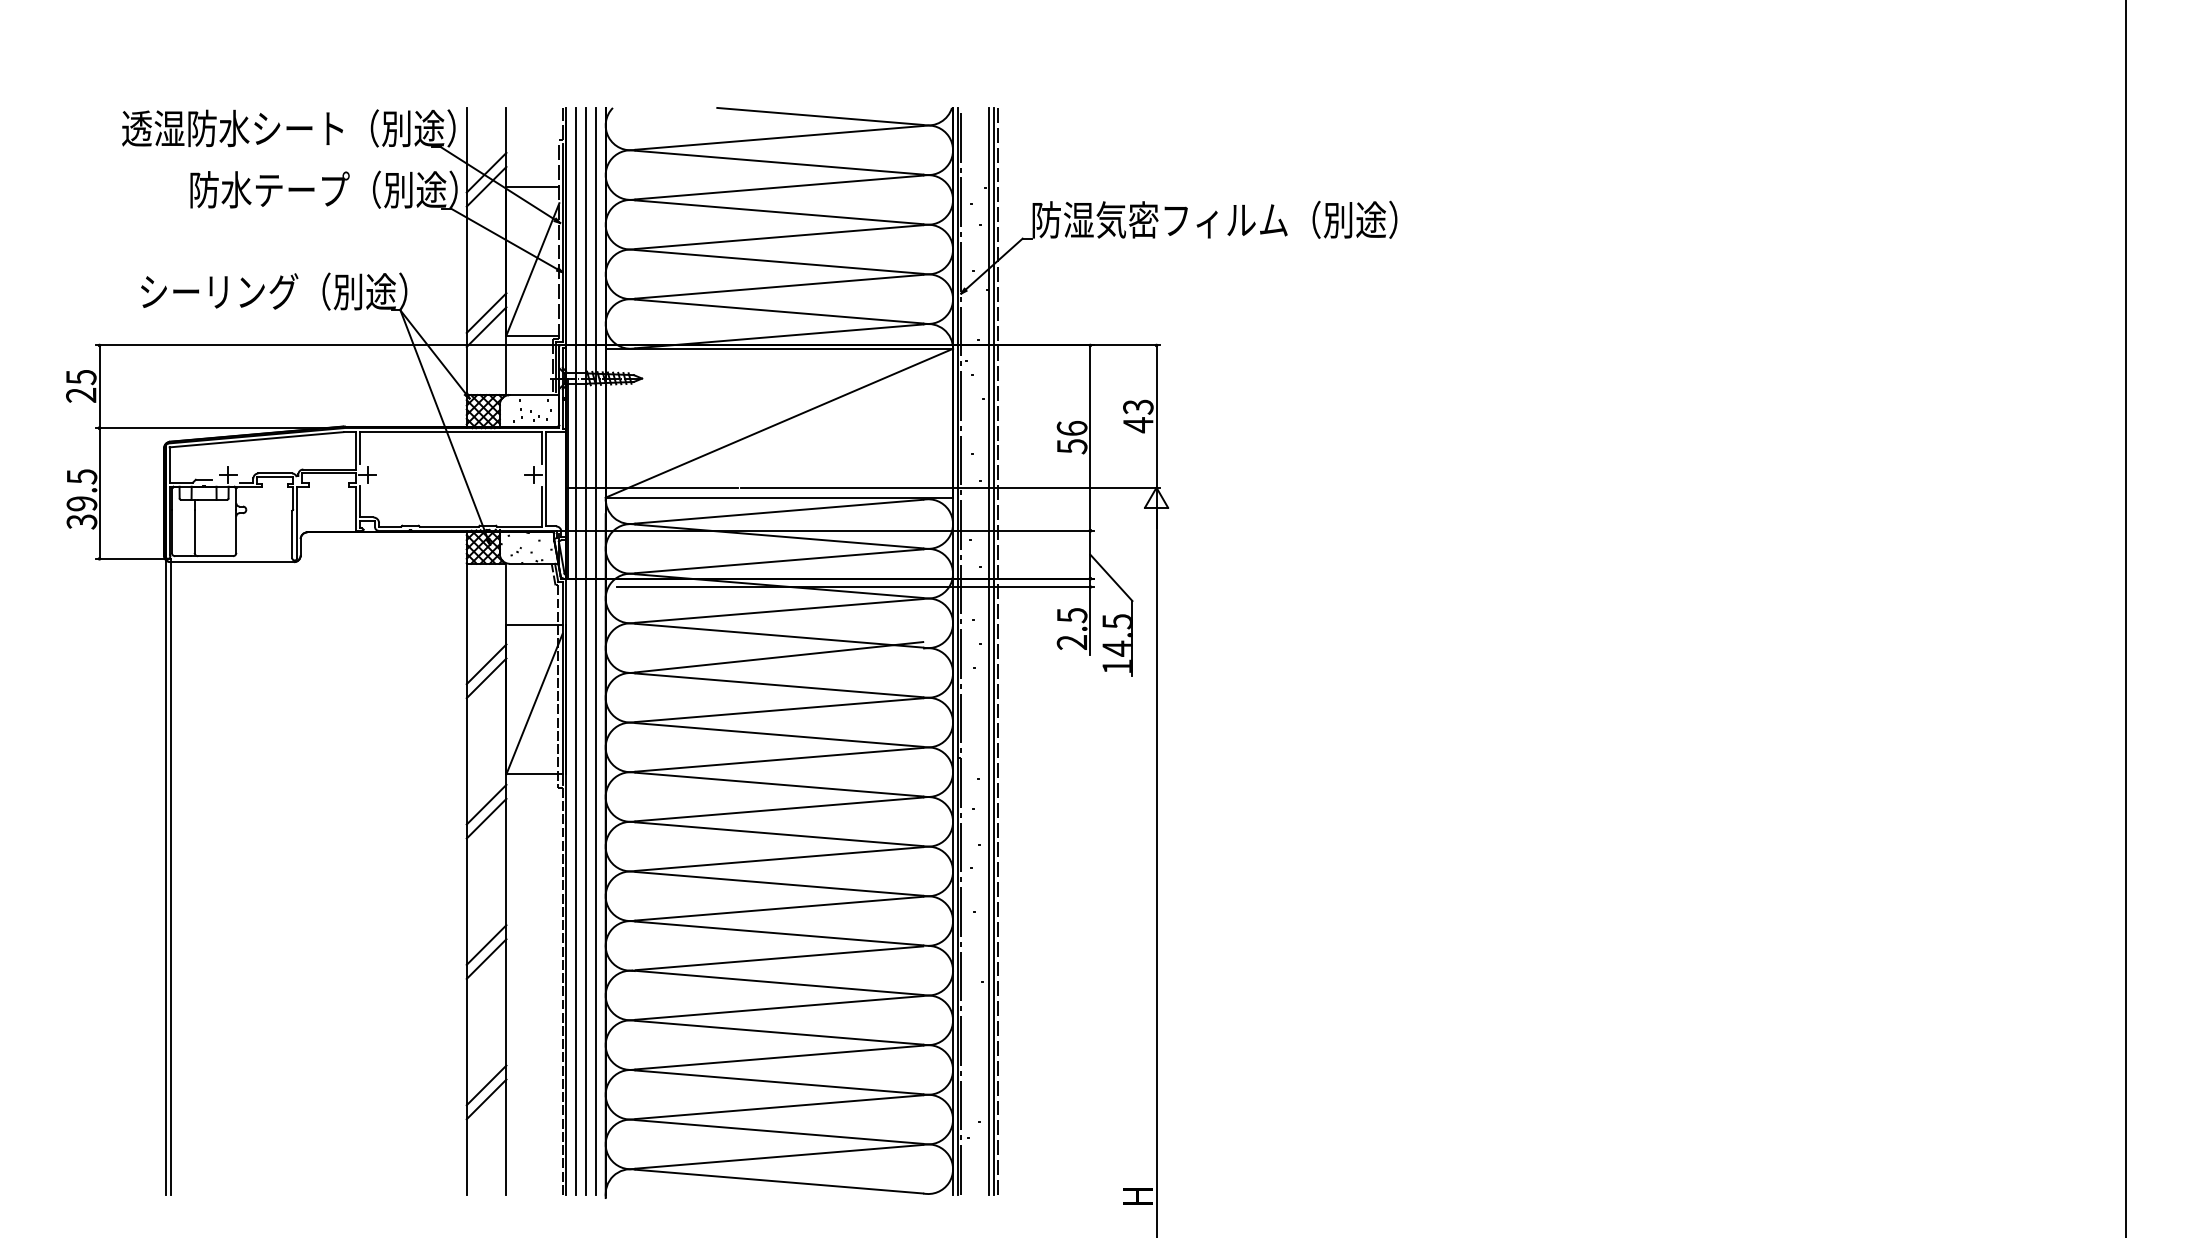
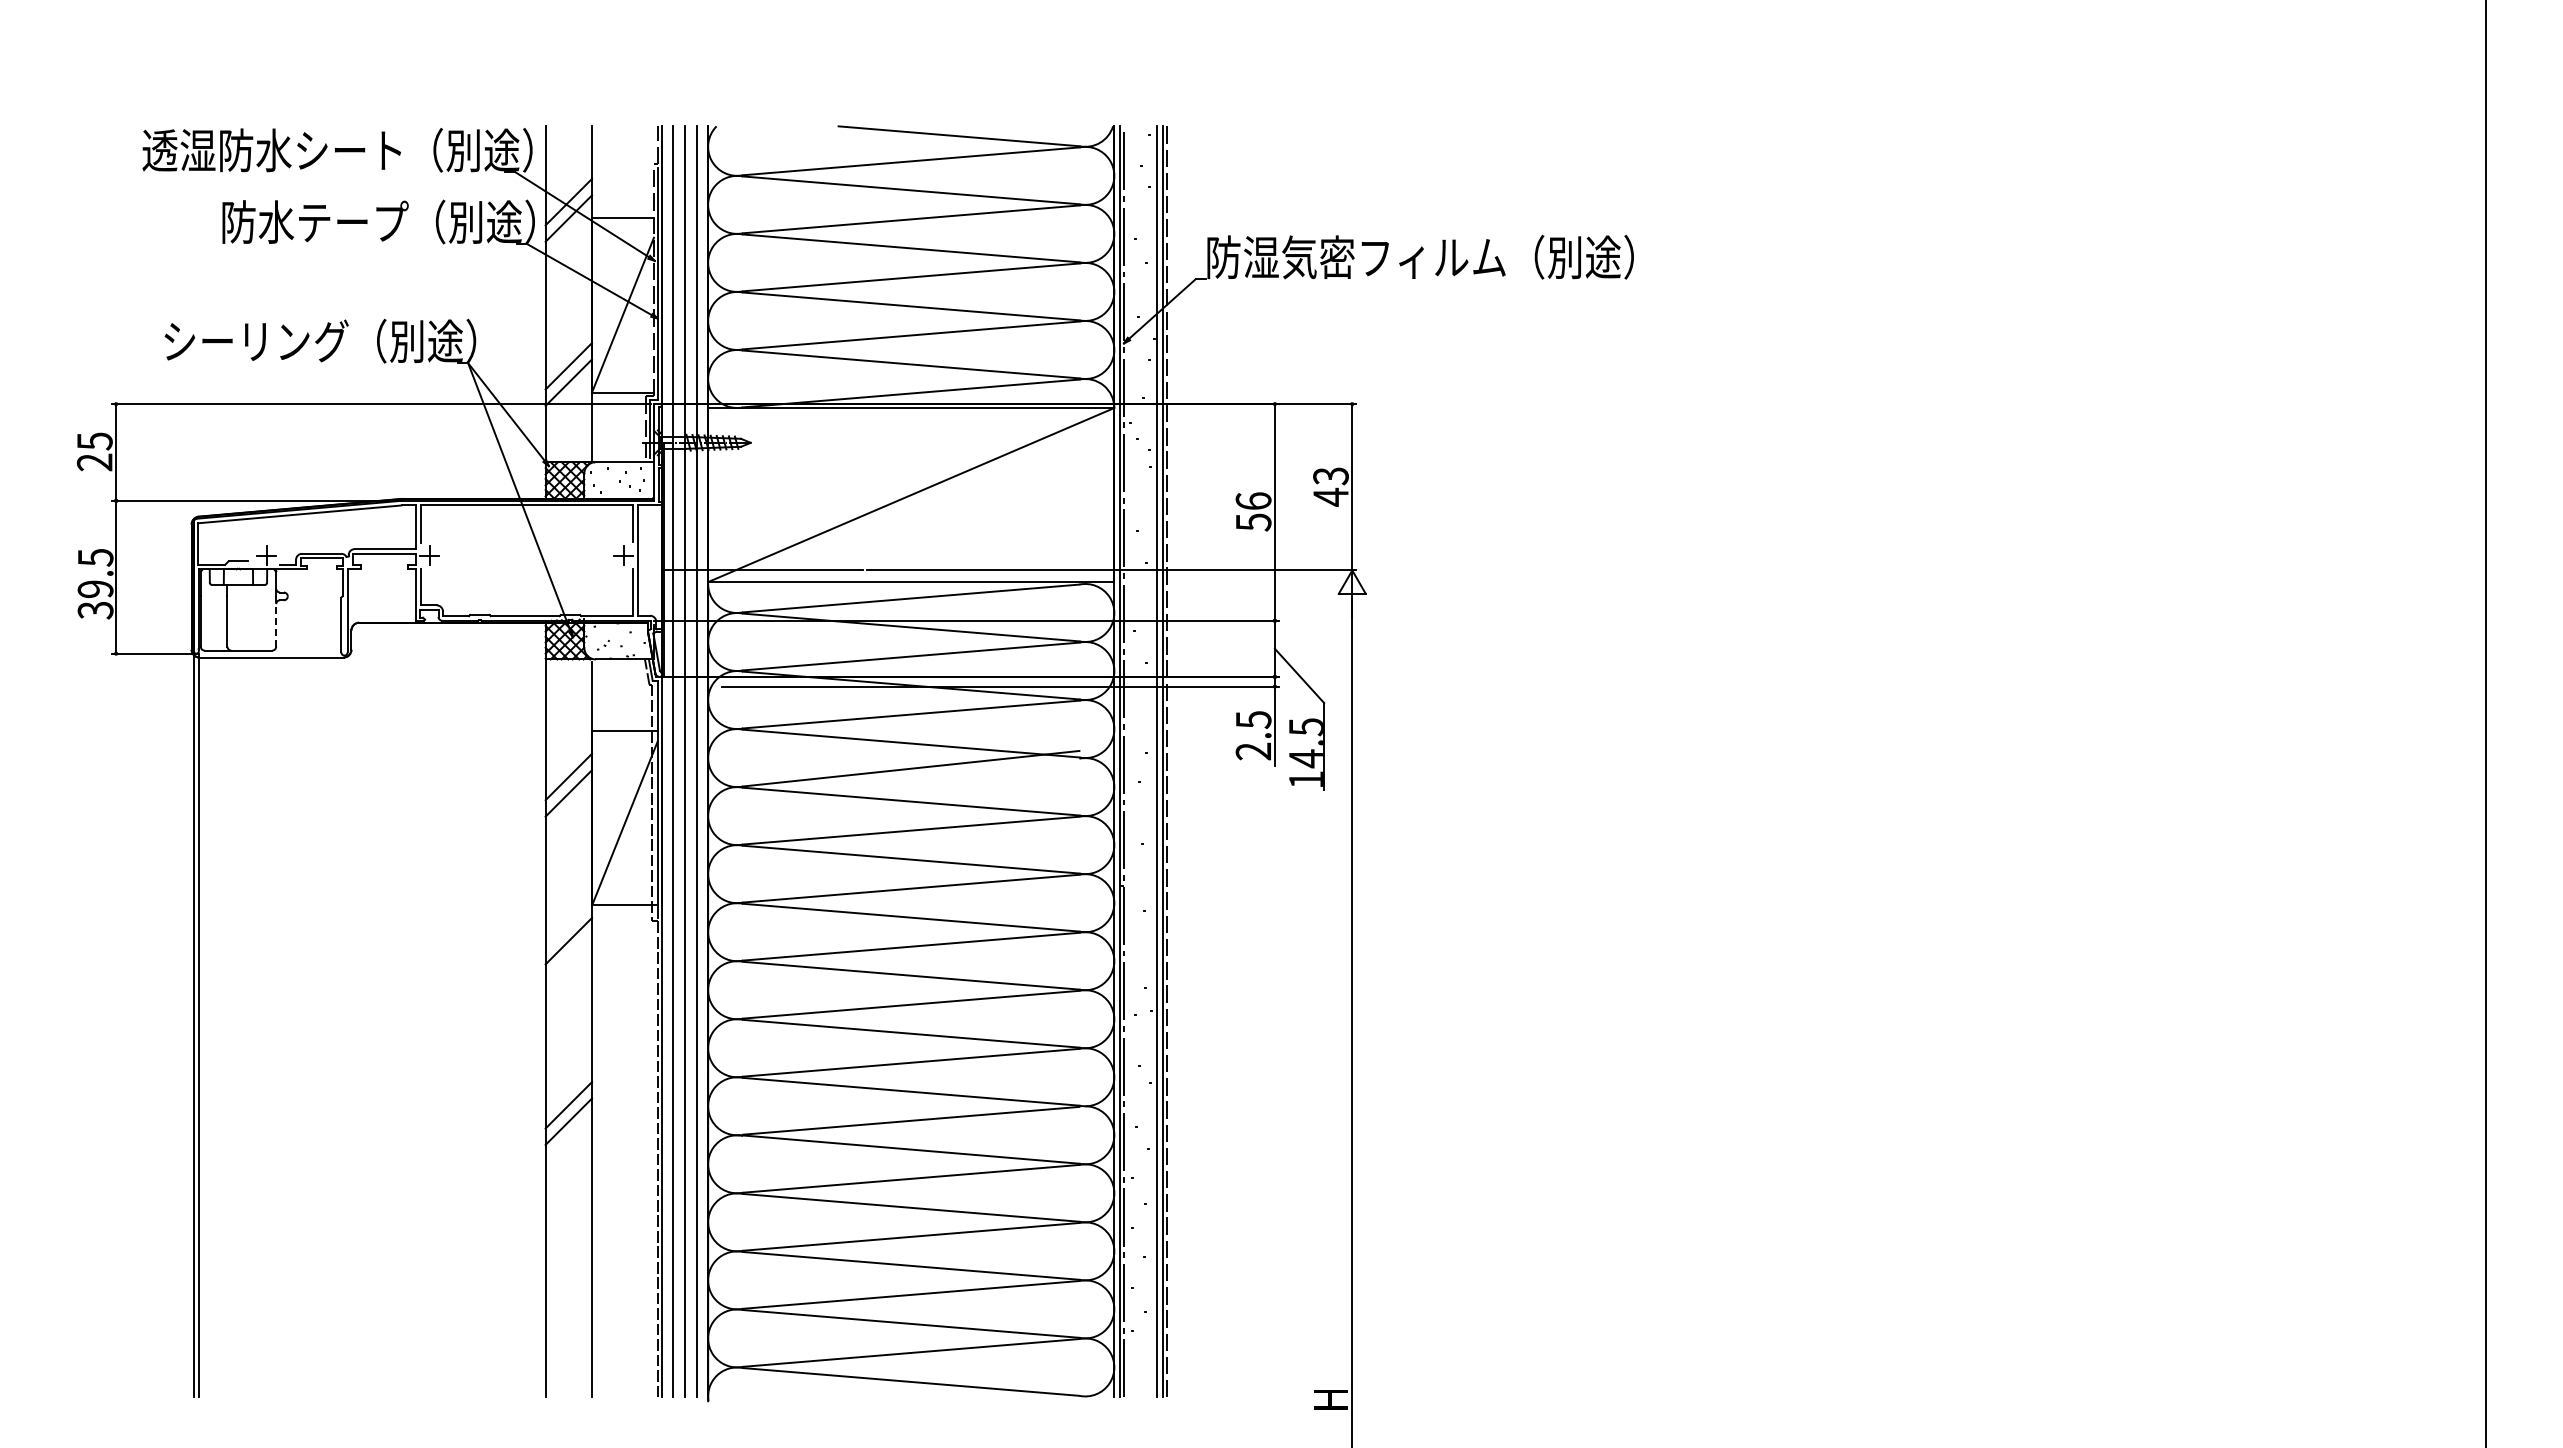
line: (236, 532) -> (276, 622), solid -> dashed
line: (486, 818) -> (568, 957), removed
line: (486, 1085) -> (568, 1269), removed
line: (486, 1099) -> (568, 1285), removed

